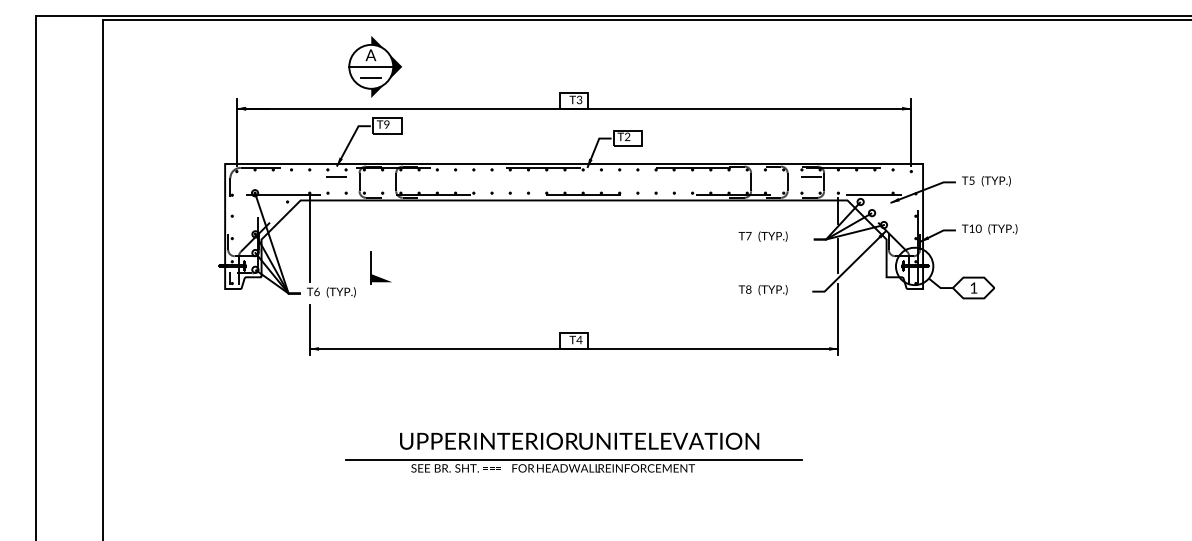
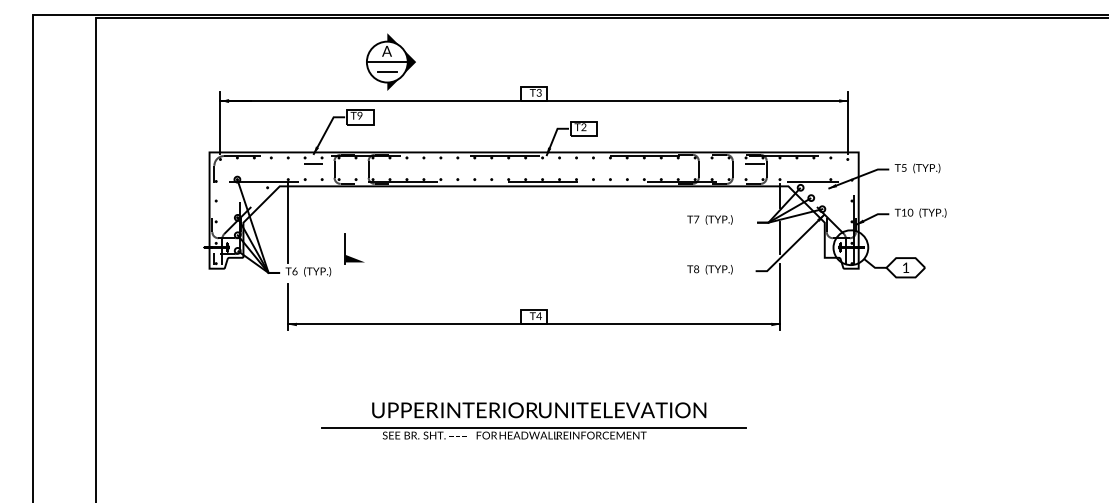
part: (374, 66) -> (390, 61), moved

